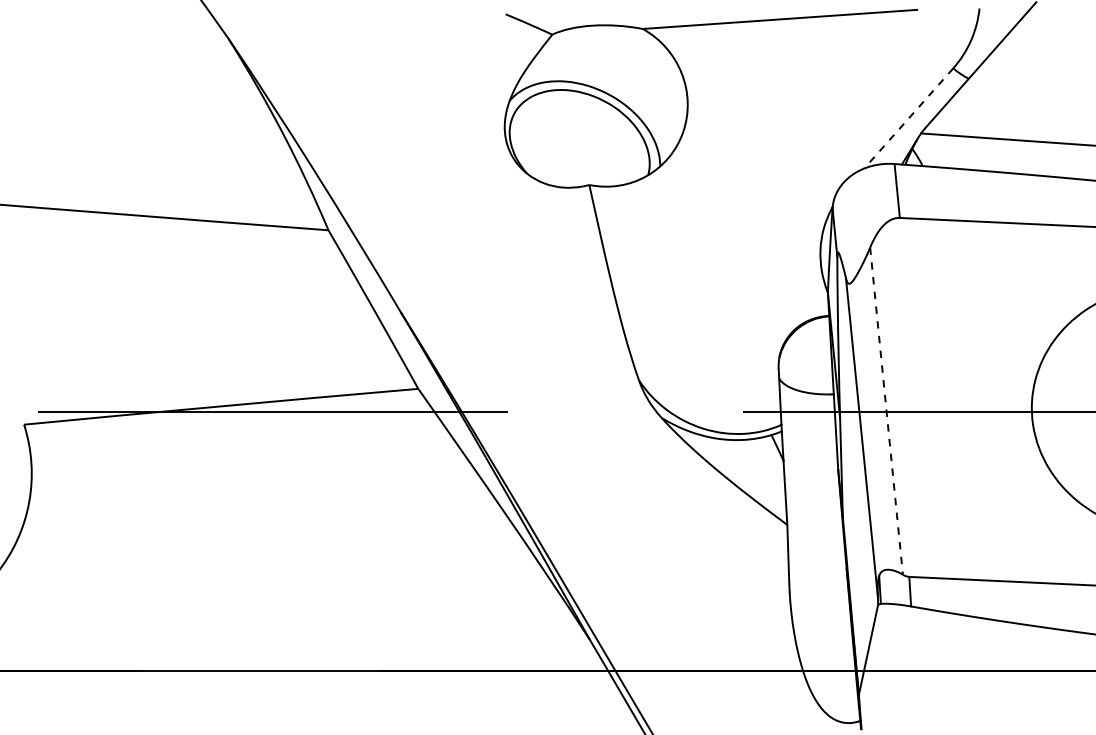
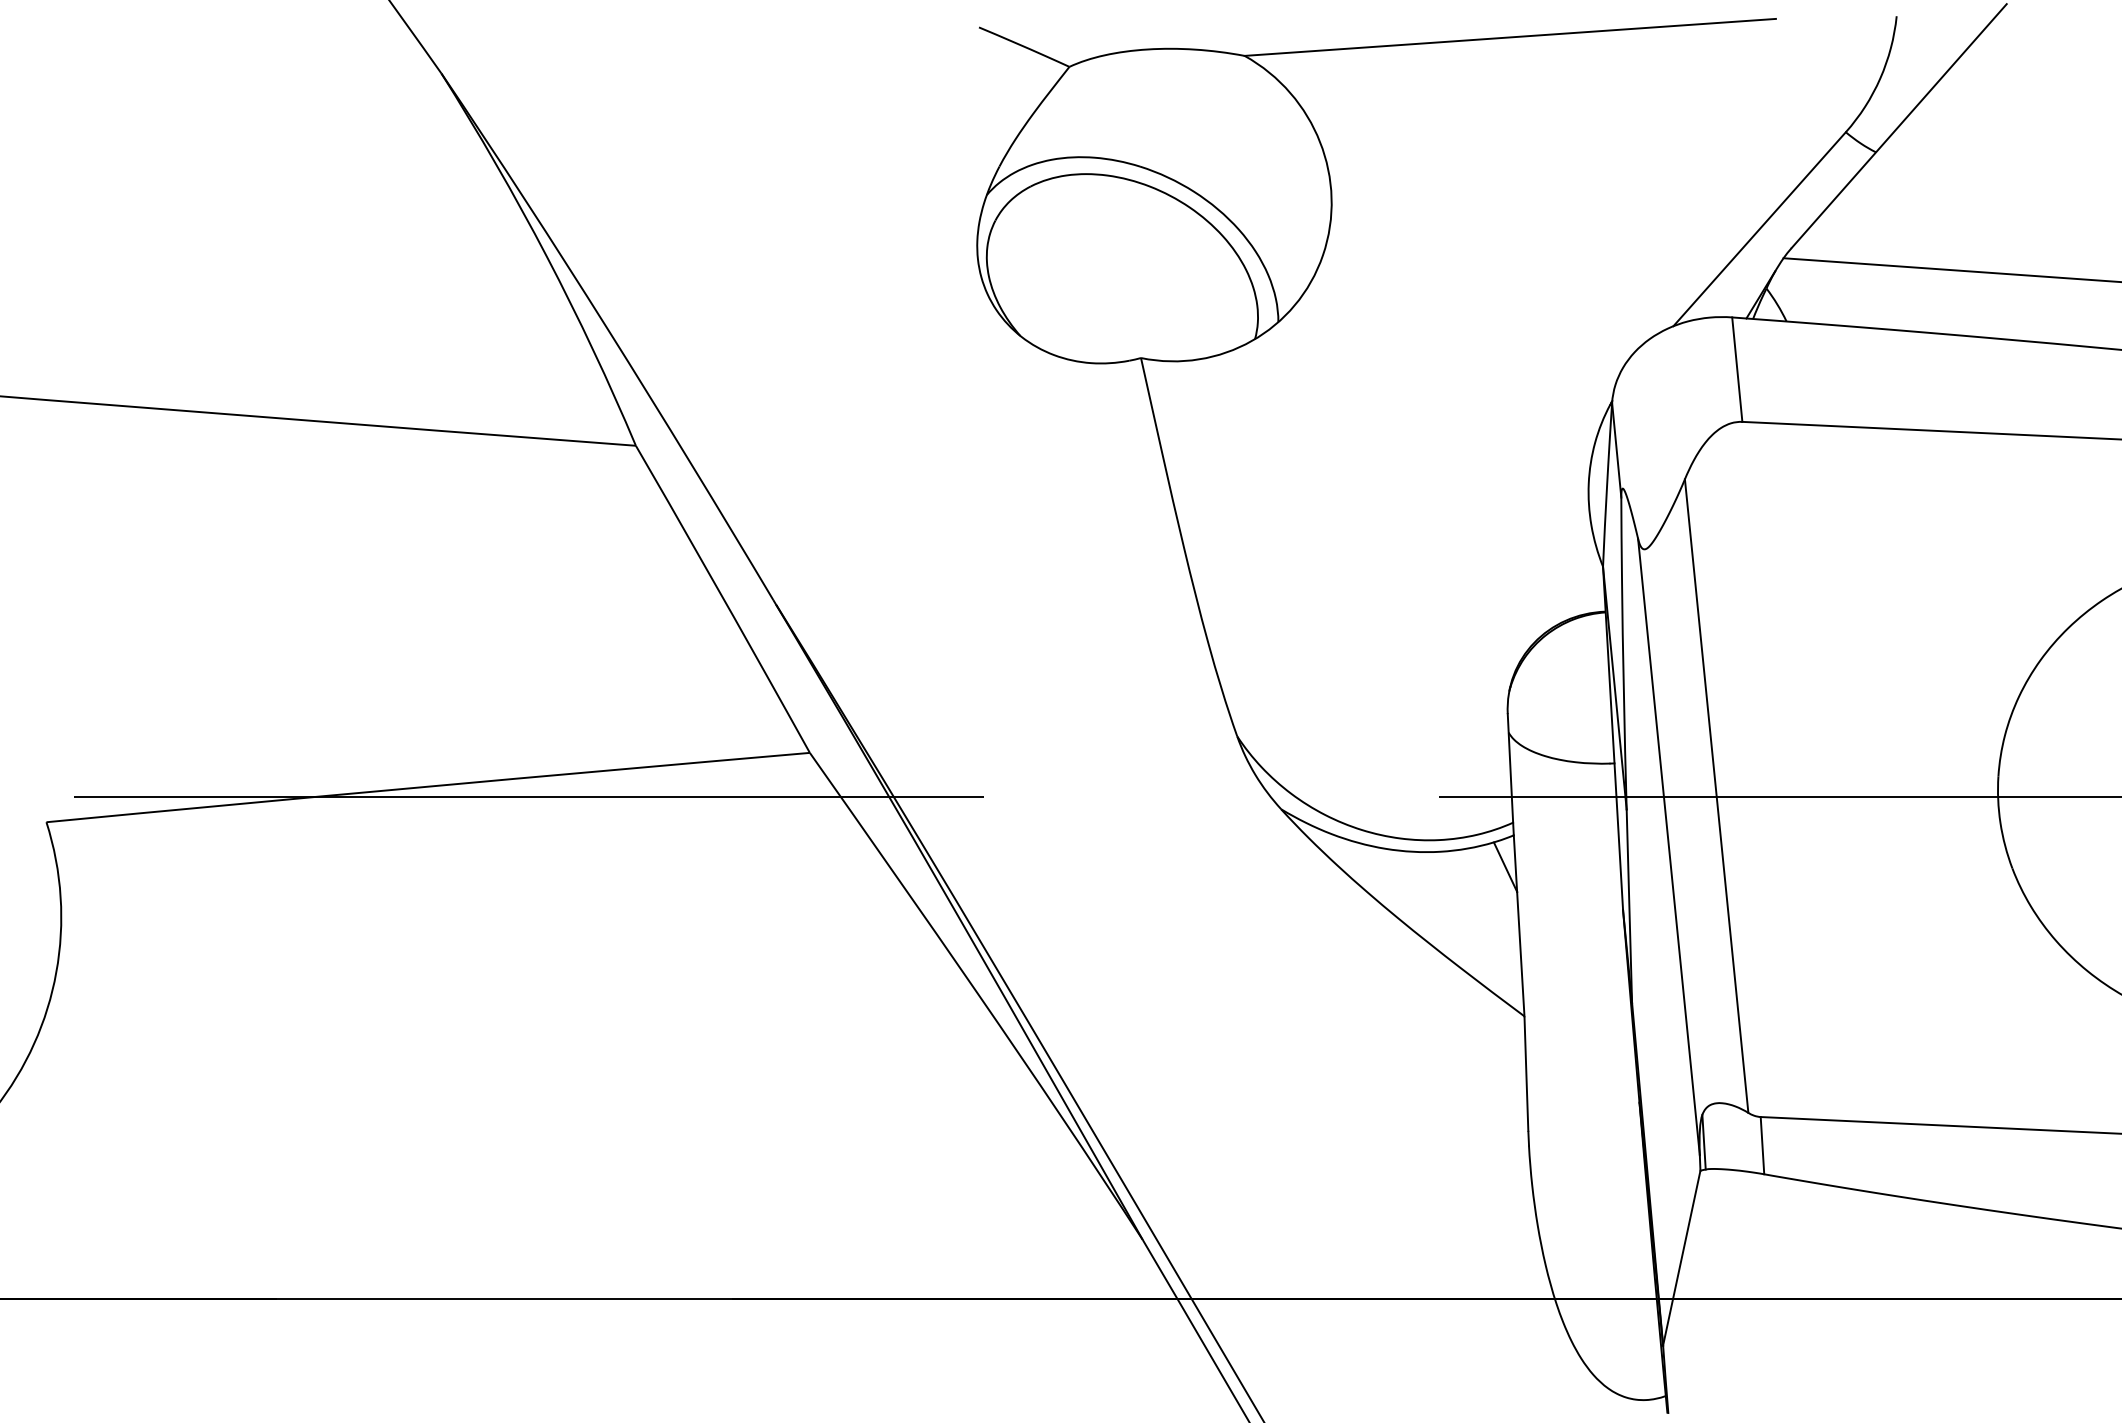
line: (908, 118) -> (1759, 229), dashed -> solid
line: (886, 411) -> (1716, 796), dashed -> solid

